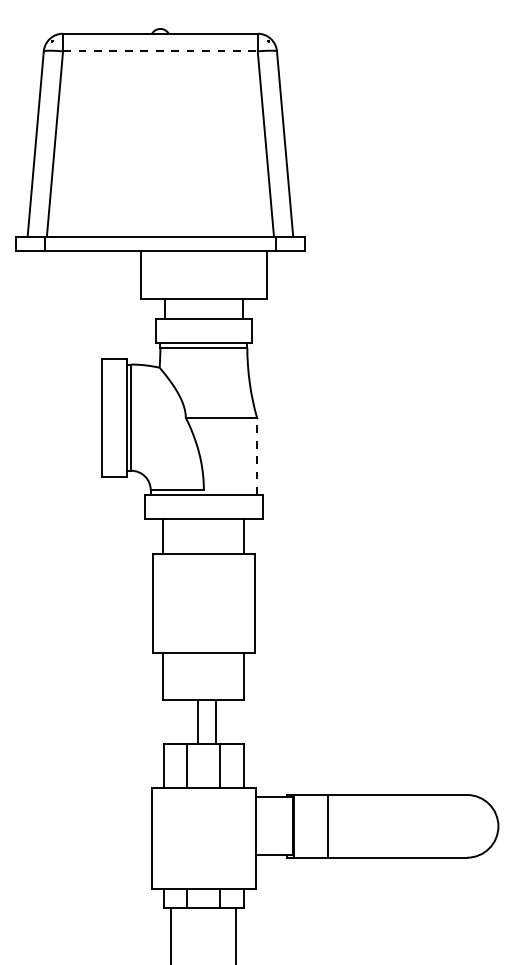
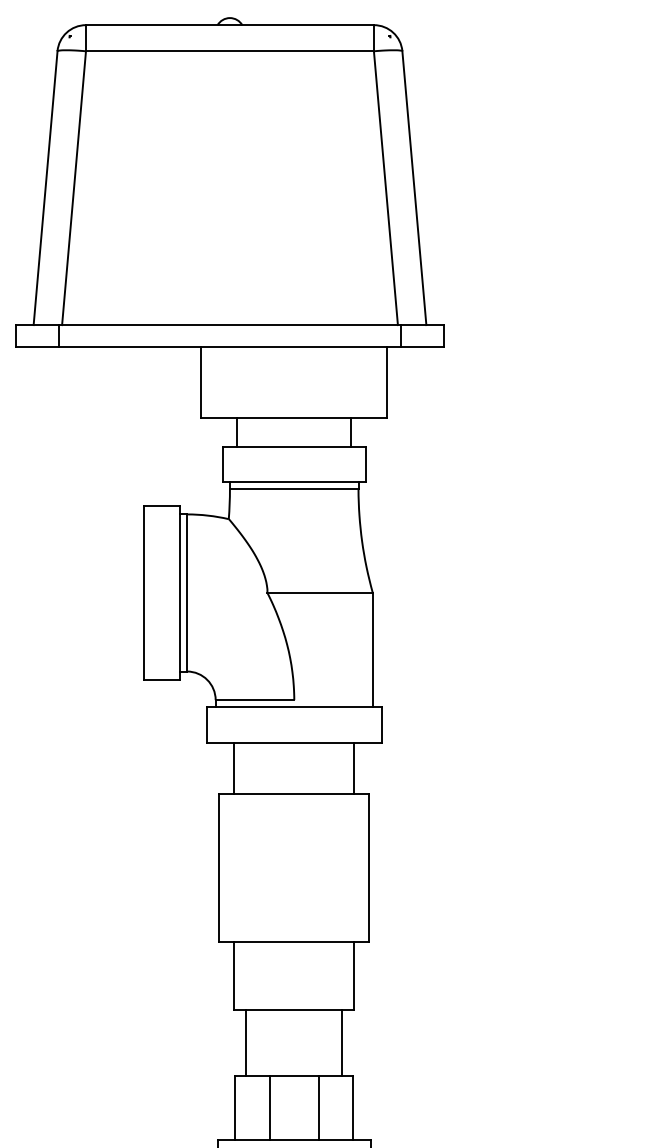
line: (160, 51) -> (230, 51), dashed -> solid
line: (256, 456) -> (372, 650), dashed -> solid
line: (198, 721) -> (246, 1042), moved
line: (216, 721) -> (342, 1042), moved

